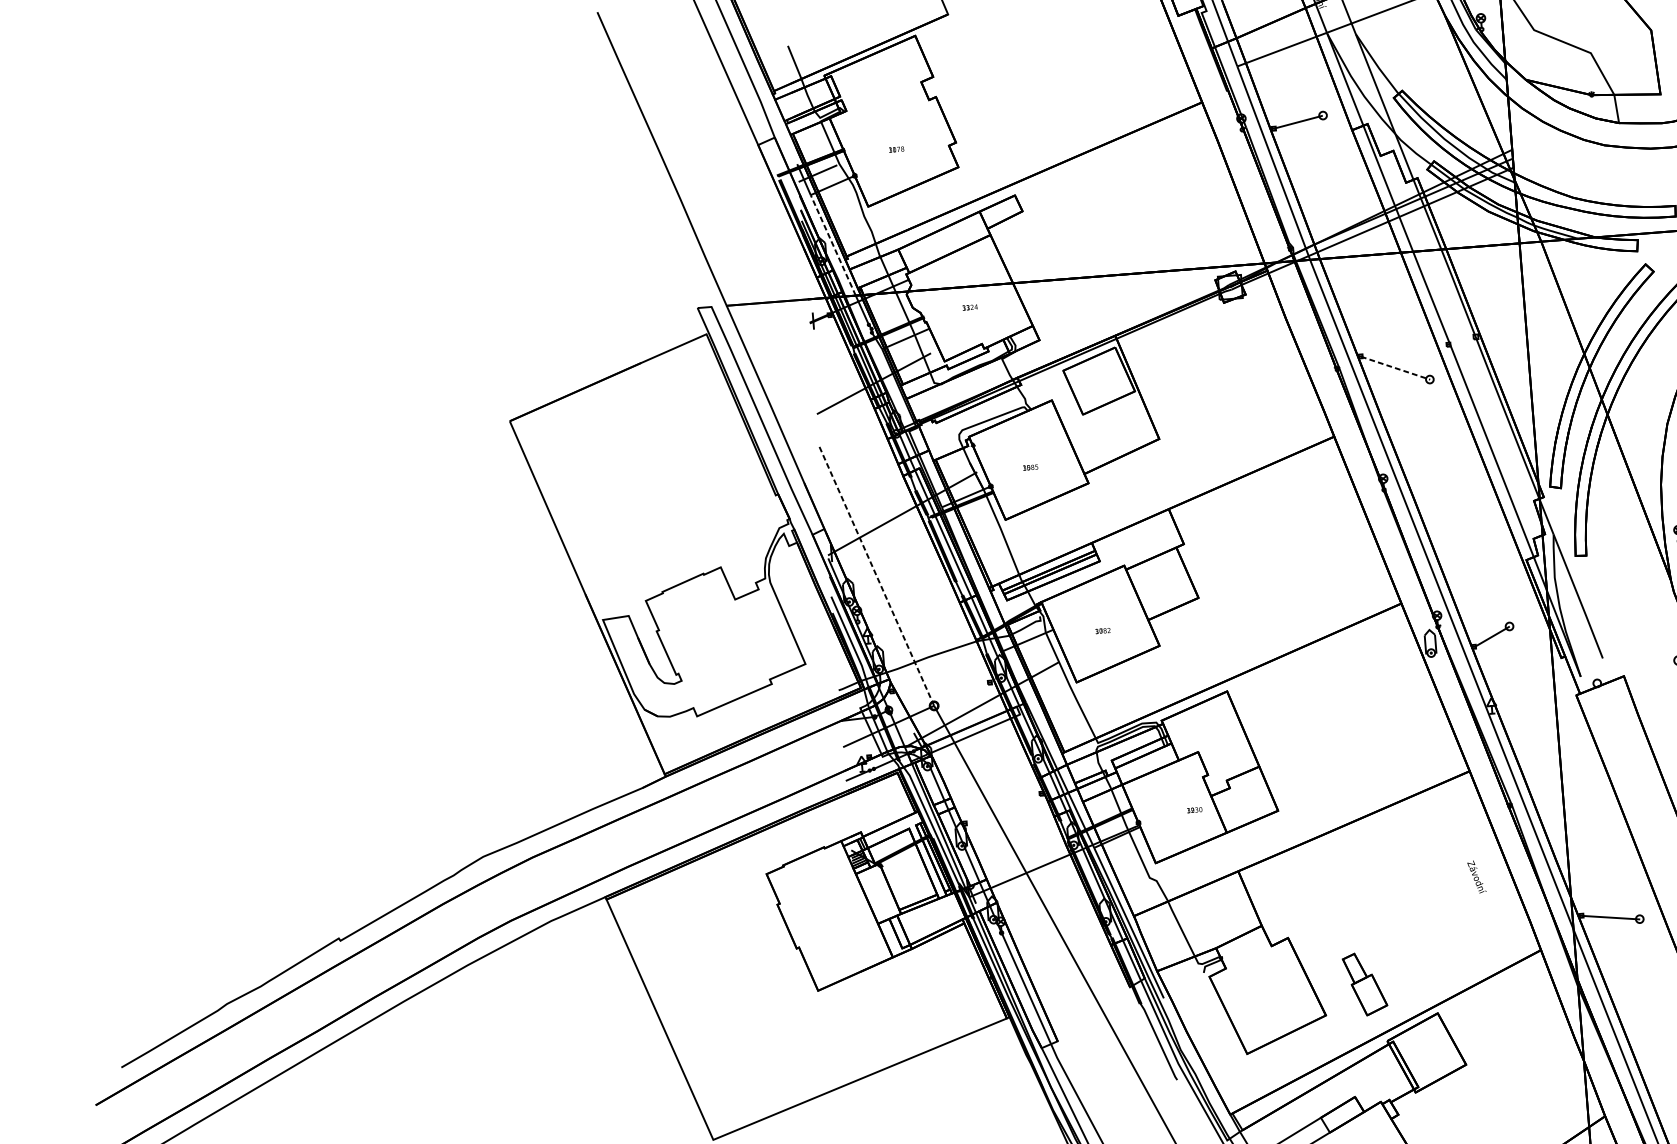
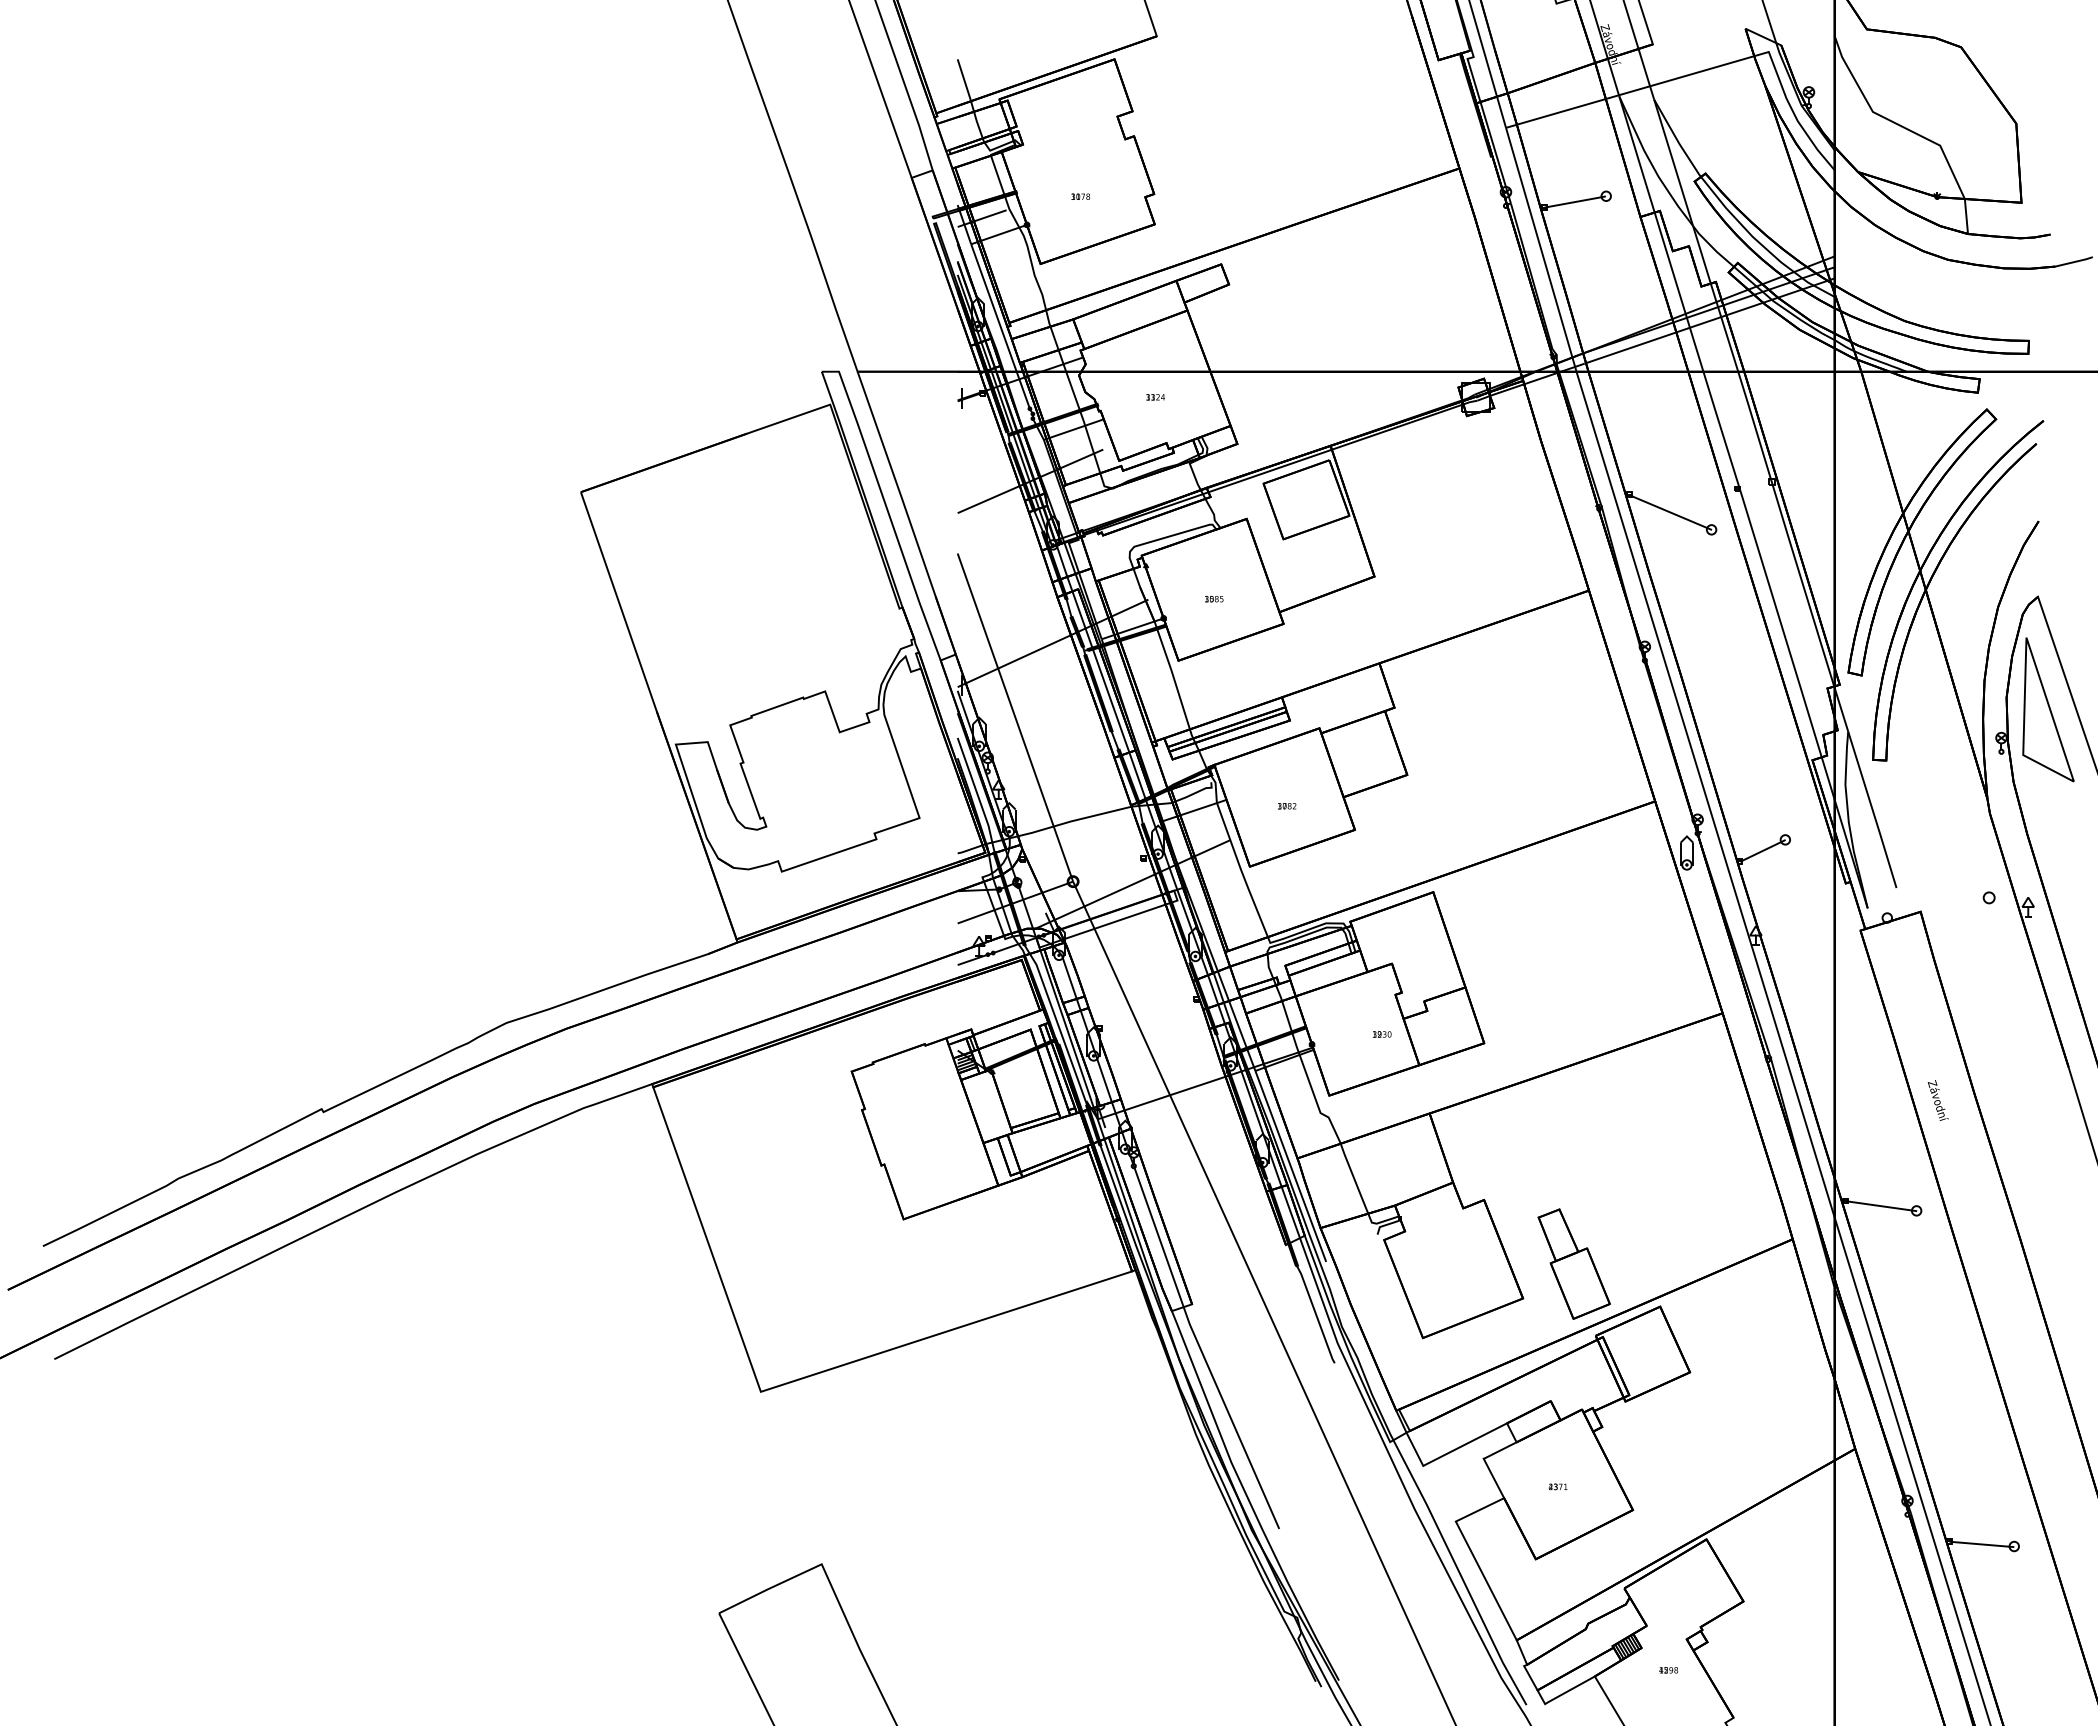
line: (832, 245) -> (993, 308), dashed -> solid
line: (1395, 368) -> (1670, 512), dashed -> solid
line: (876, 576) -> (1015, 717), dashed -> solid
text: (1476, 877) -> (1937, 1100), moved
part: (1364, 983) -> (1573, 1263), size x1.43

